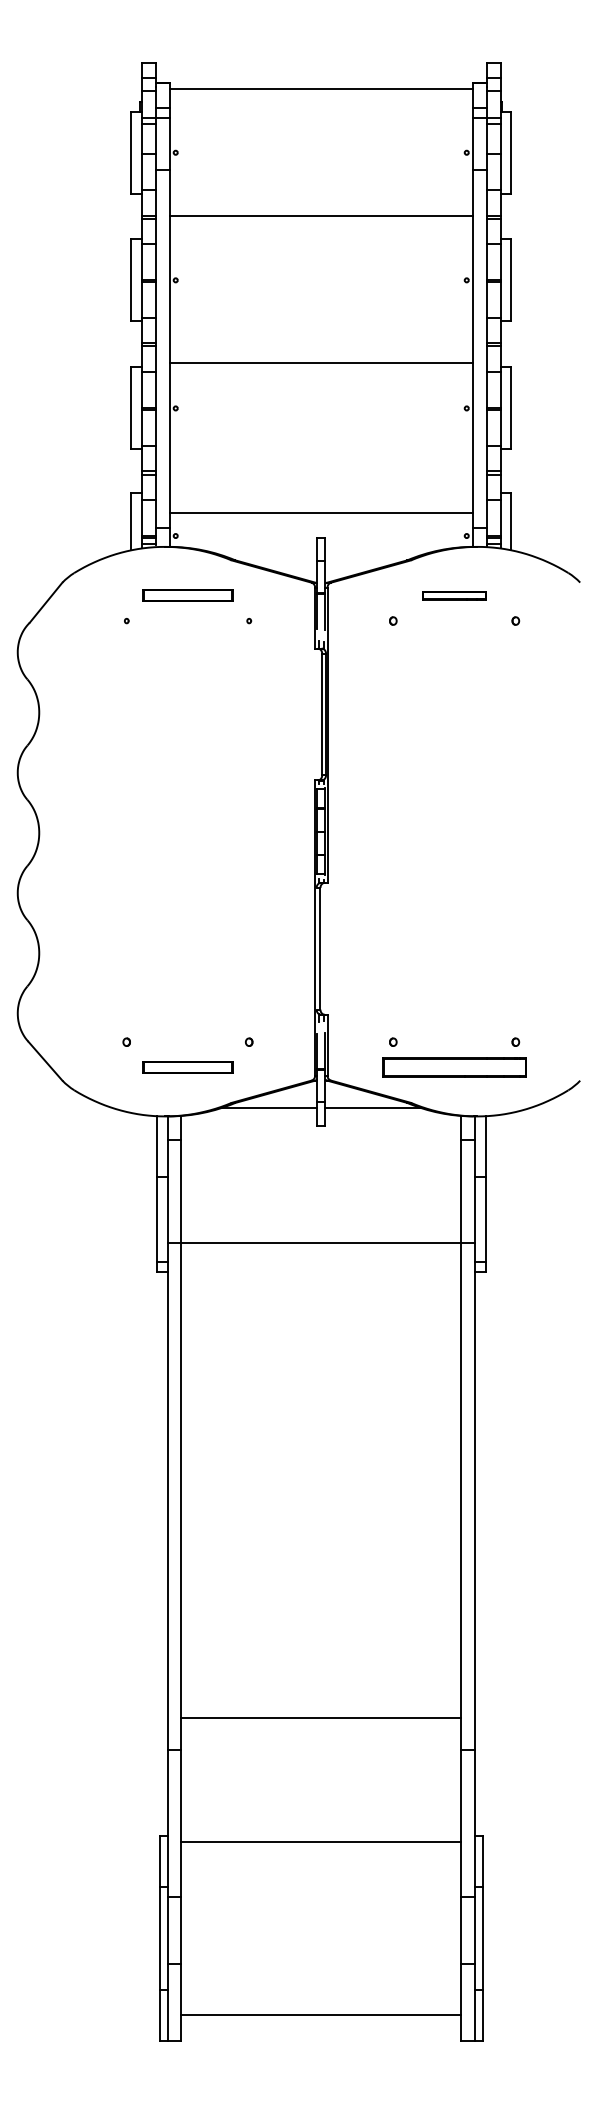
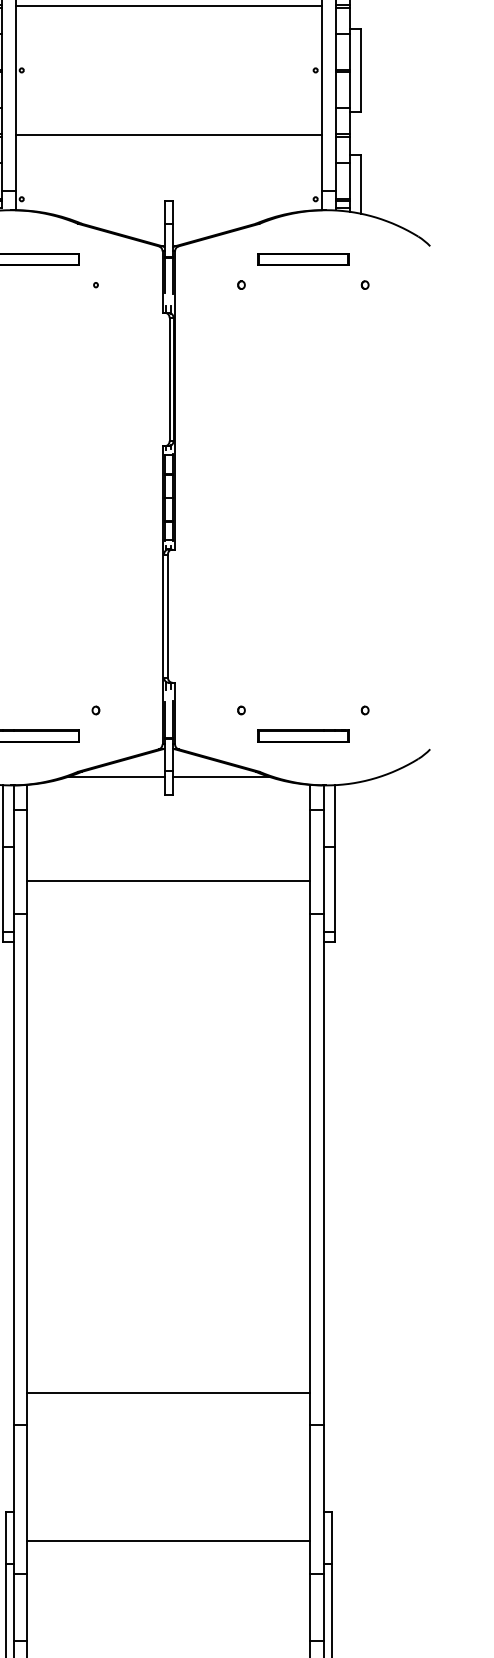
line: (320, 363) -> (167, 5), moved
line: (320, 512) -> (167, 134), moved
part: (454, 595) -> (303, 259), size x1.43
part: (454, 1067) -> (303, 735), size x0.62
line: (321, 1242) -> (168, 880), moved
line: (321, 1841) -> (168, 1540), moved

